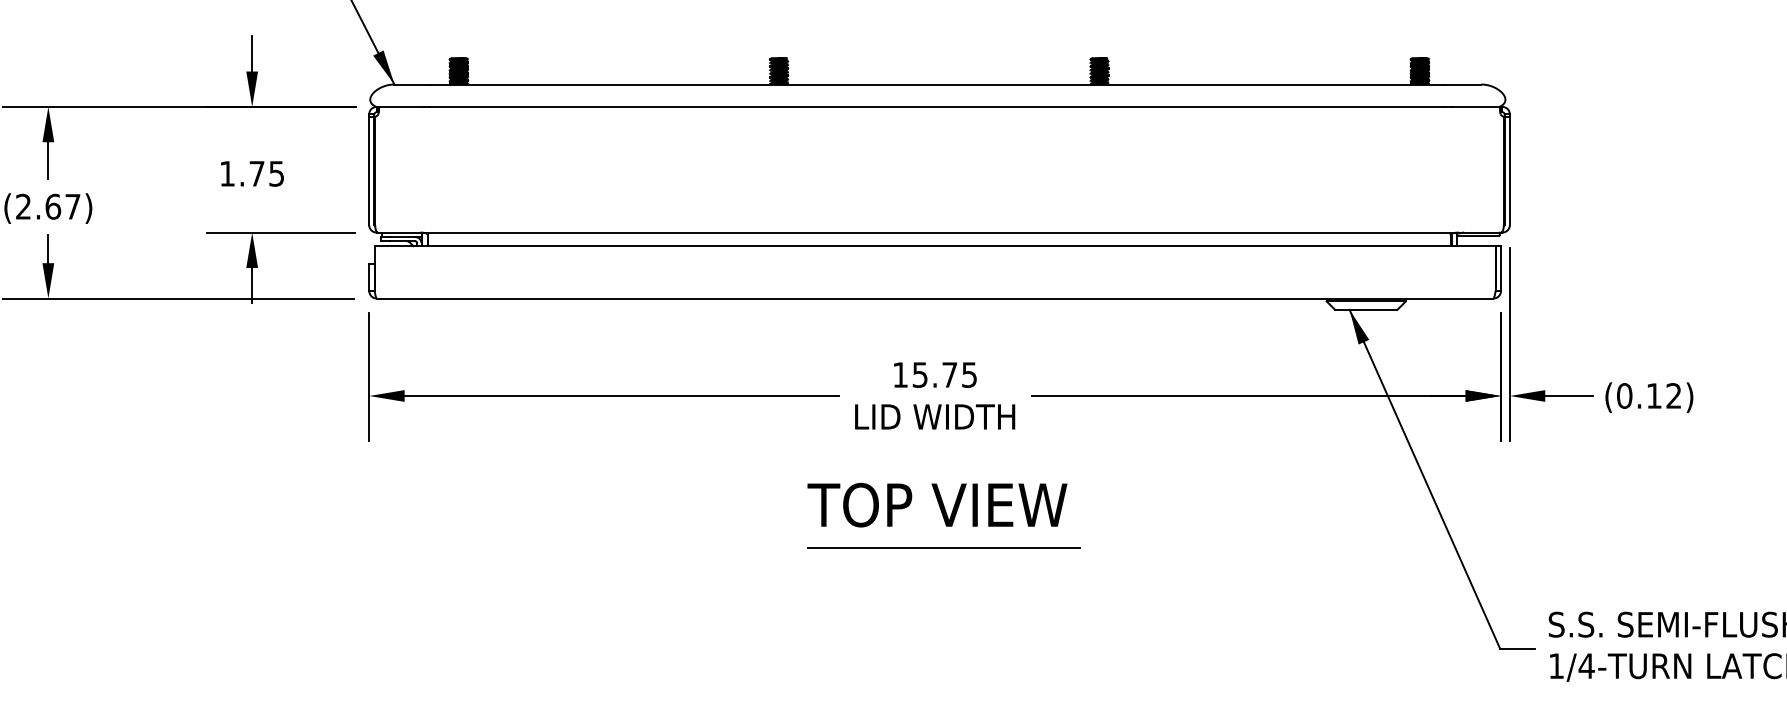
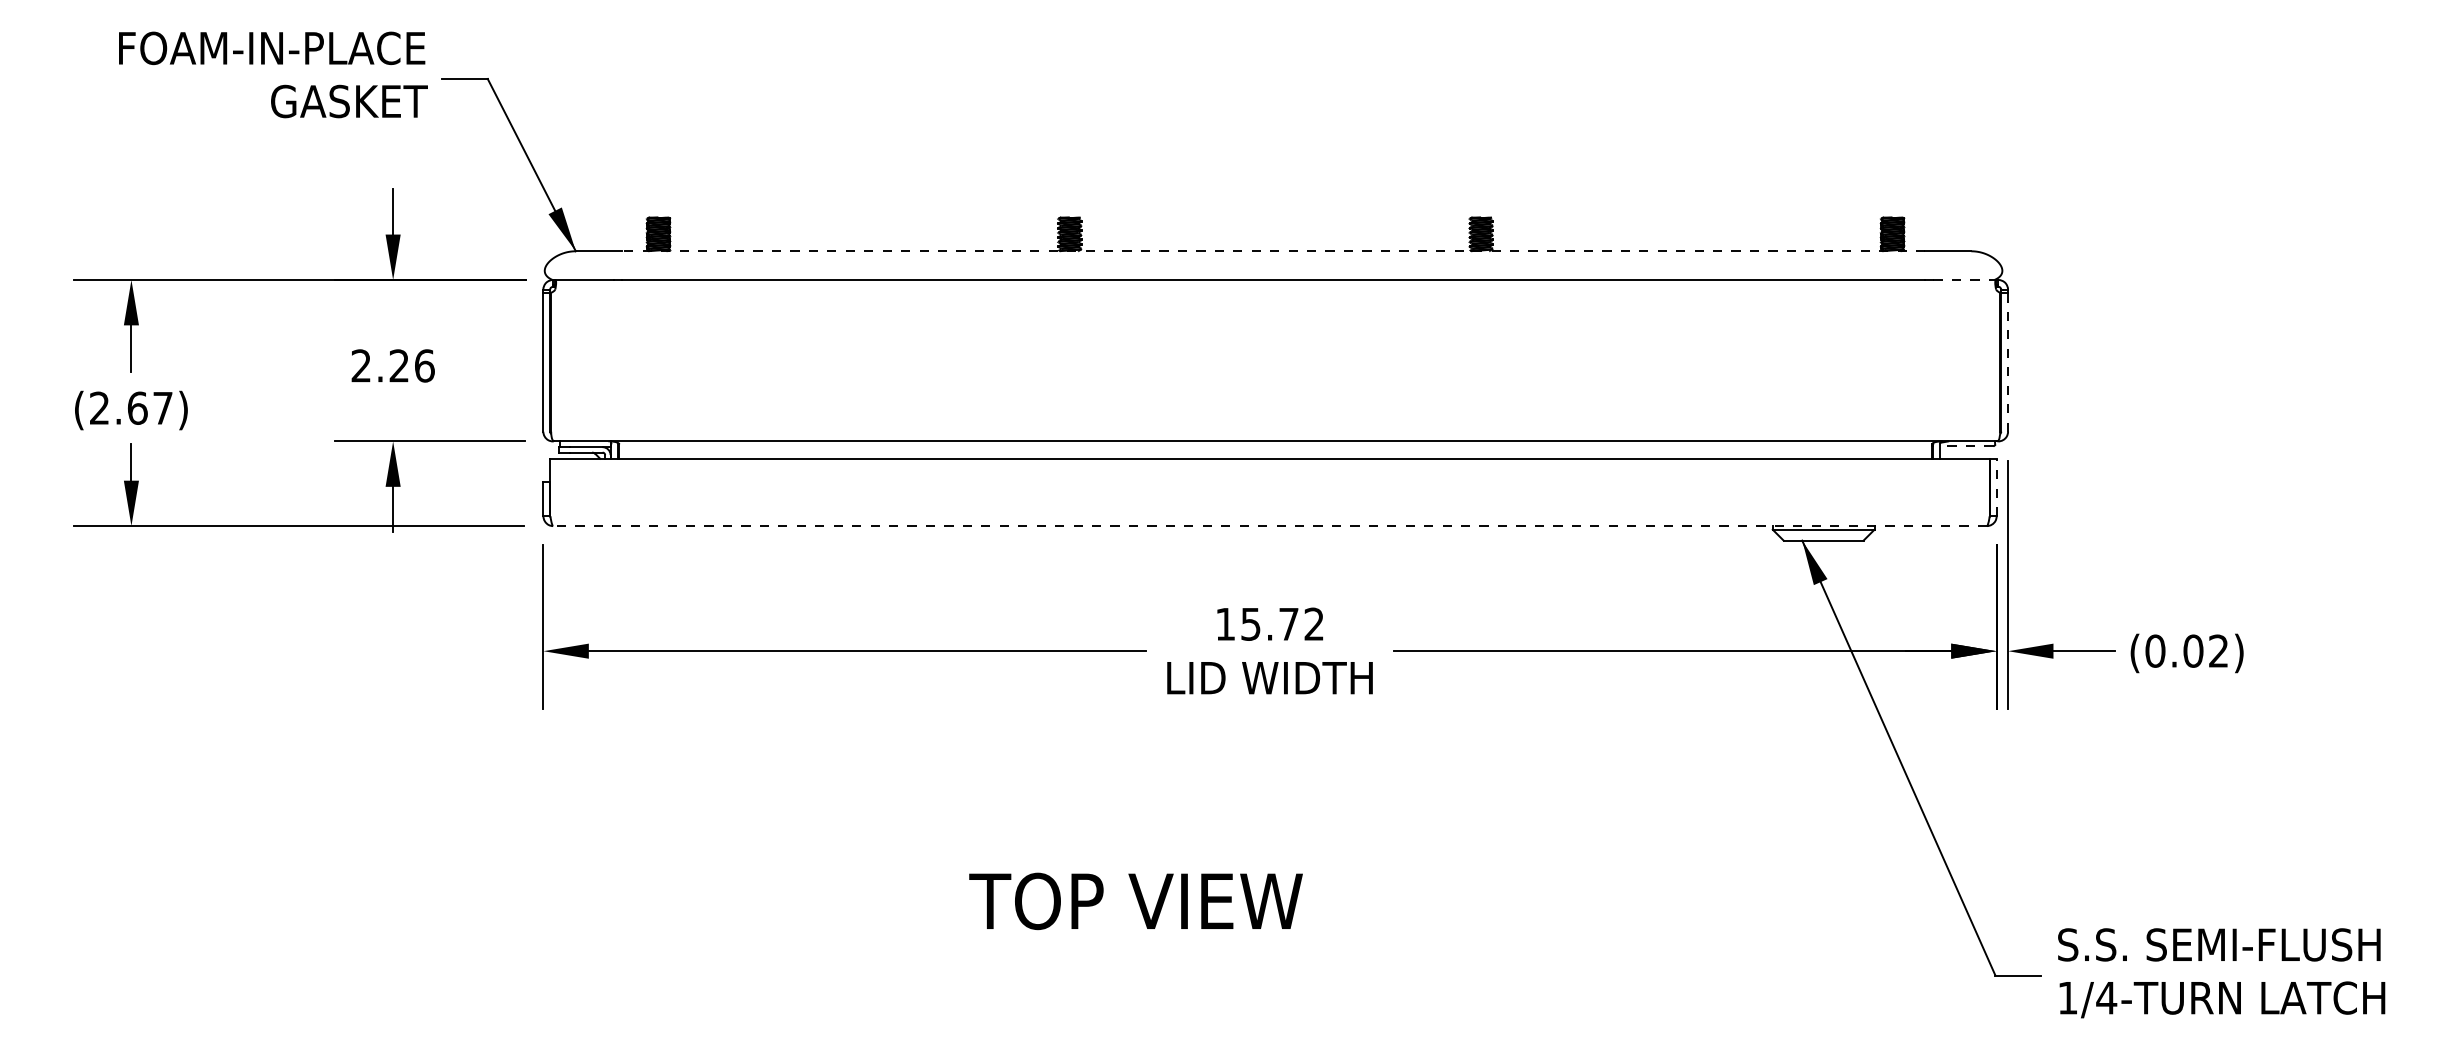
line: (937, 84) -> (1273, 251), solid -> dashed
line: (1476, 106) -> (1965, 279), solid -> dashed
line: (1510, 171) -> (2008, 362), solid -> dashed
text: (251, 173) -> (392, 365), 1.75 -> 2.26
line: (1477, 236) -> (1966, 446), solid -> dashed
line: (1500, 268) -> (1996, 487), solid -> dashed
line: (935, 298) -> (1270, 526), solid -> dashed
text: (968, 374) -> (1313, 623), 15.75 -> 15.72
text: (1654, 395) -> (2193, 650), (0.12) -> (0.02)
text: (937, 505) -> (1135, 901), moved
line: (943, 548) -> (1280, 846), removed

